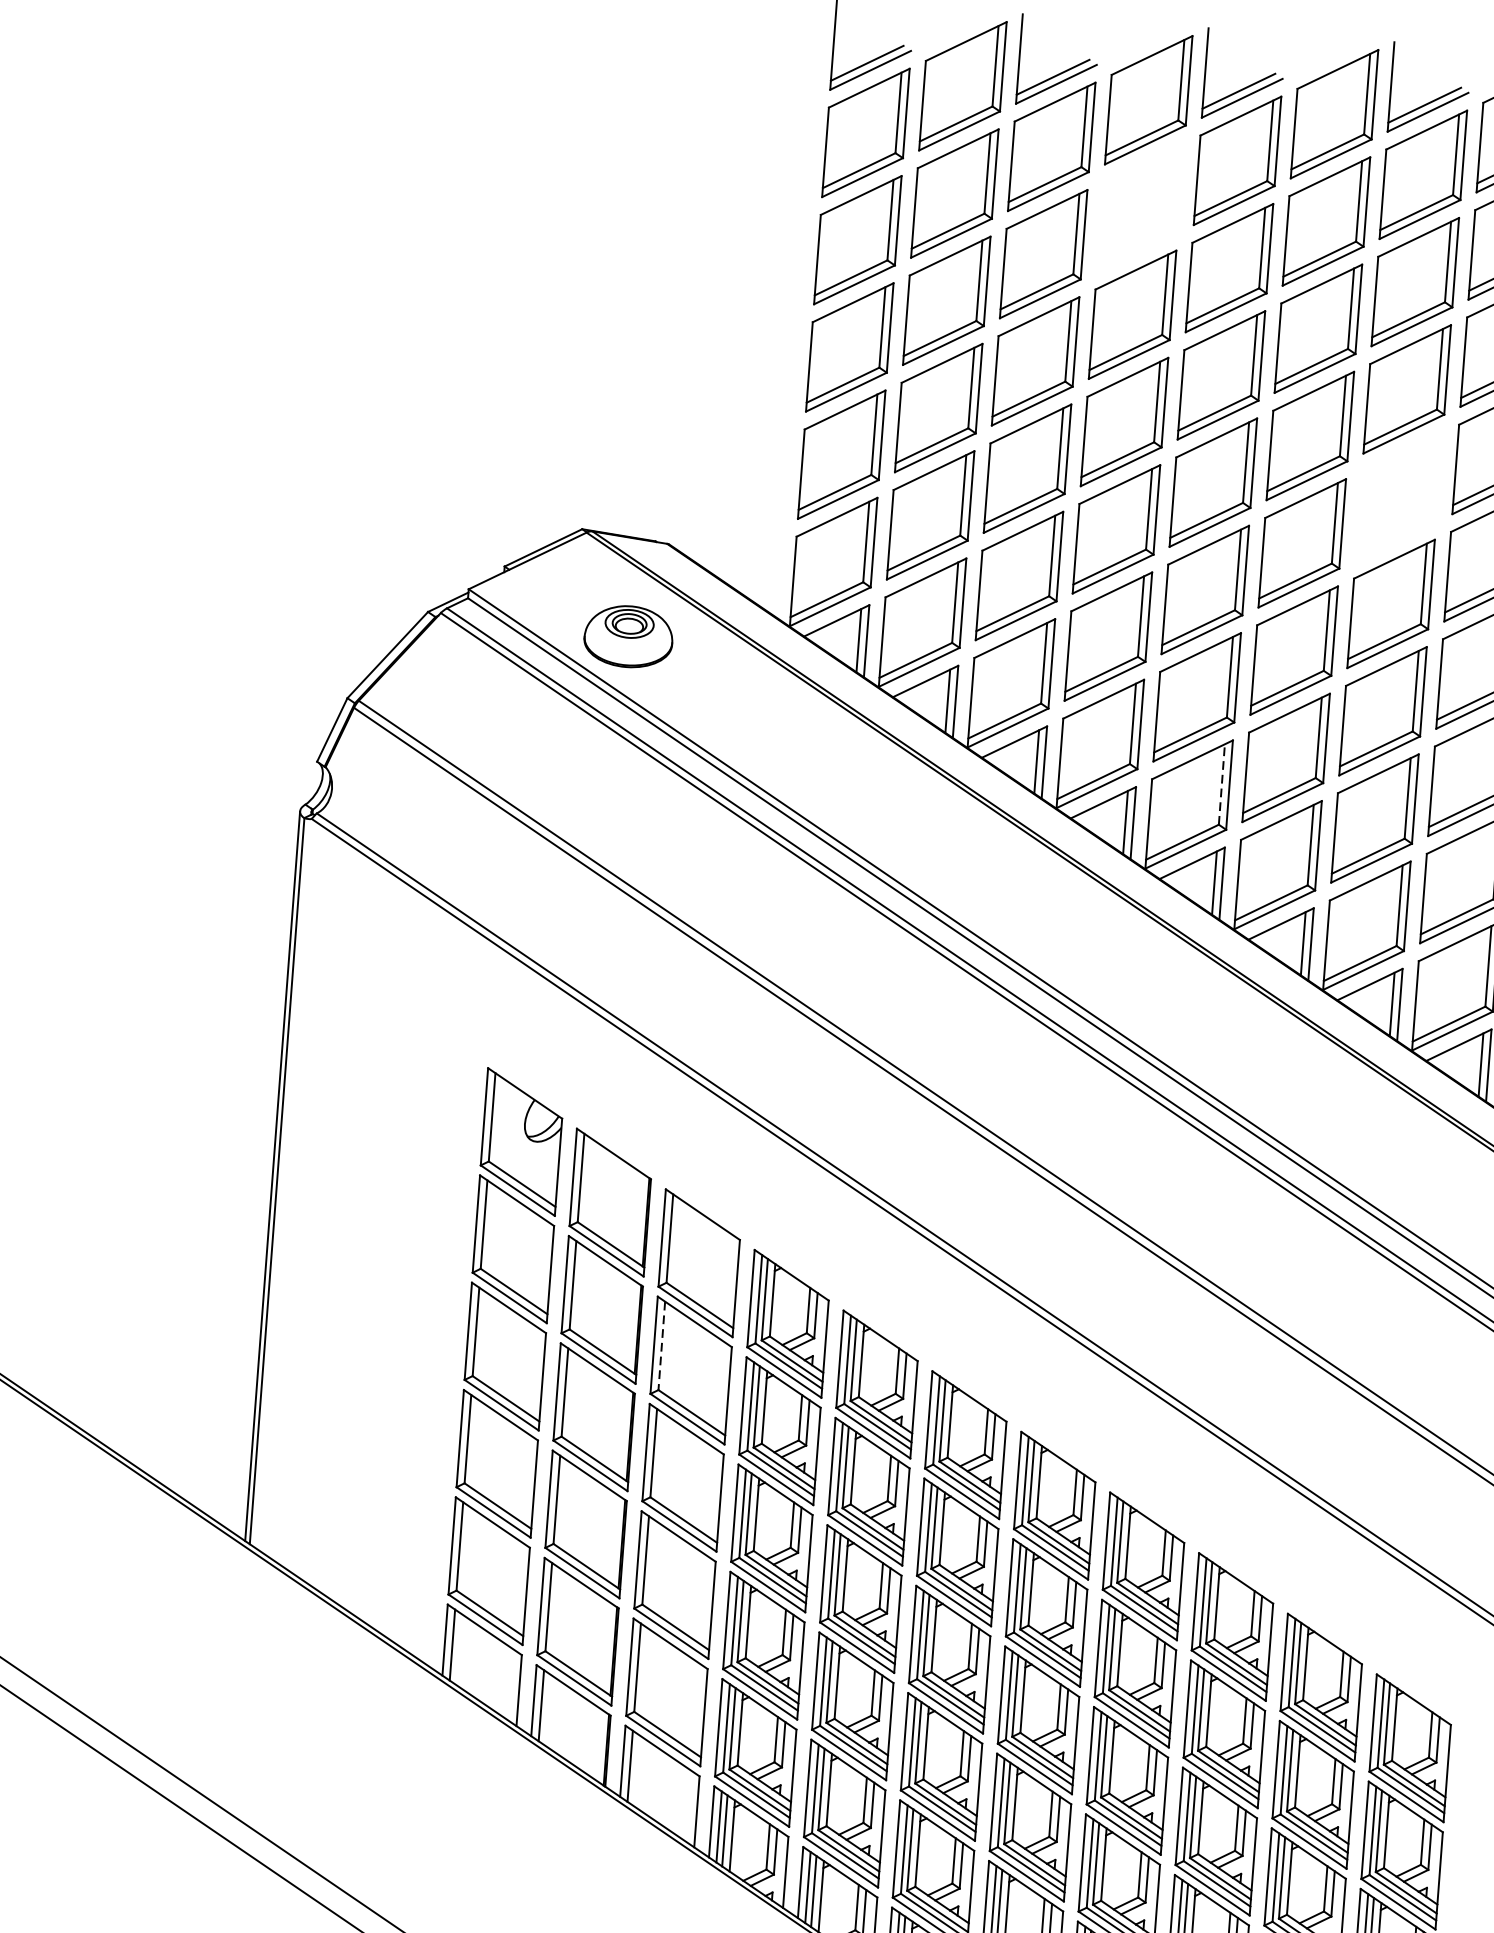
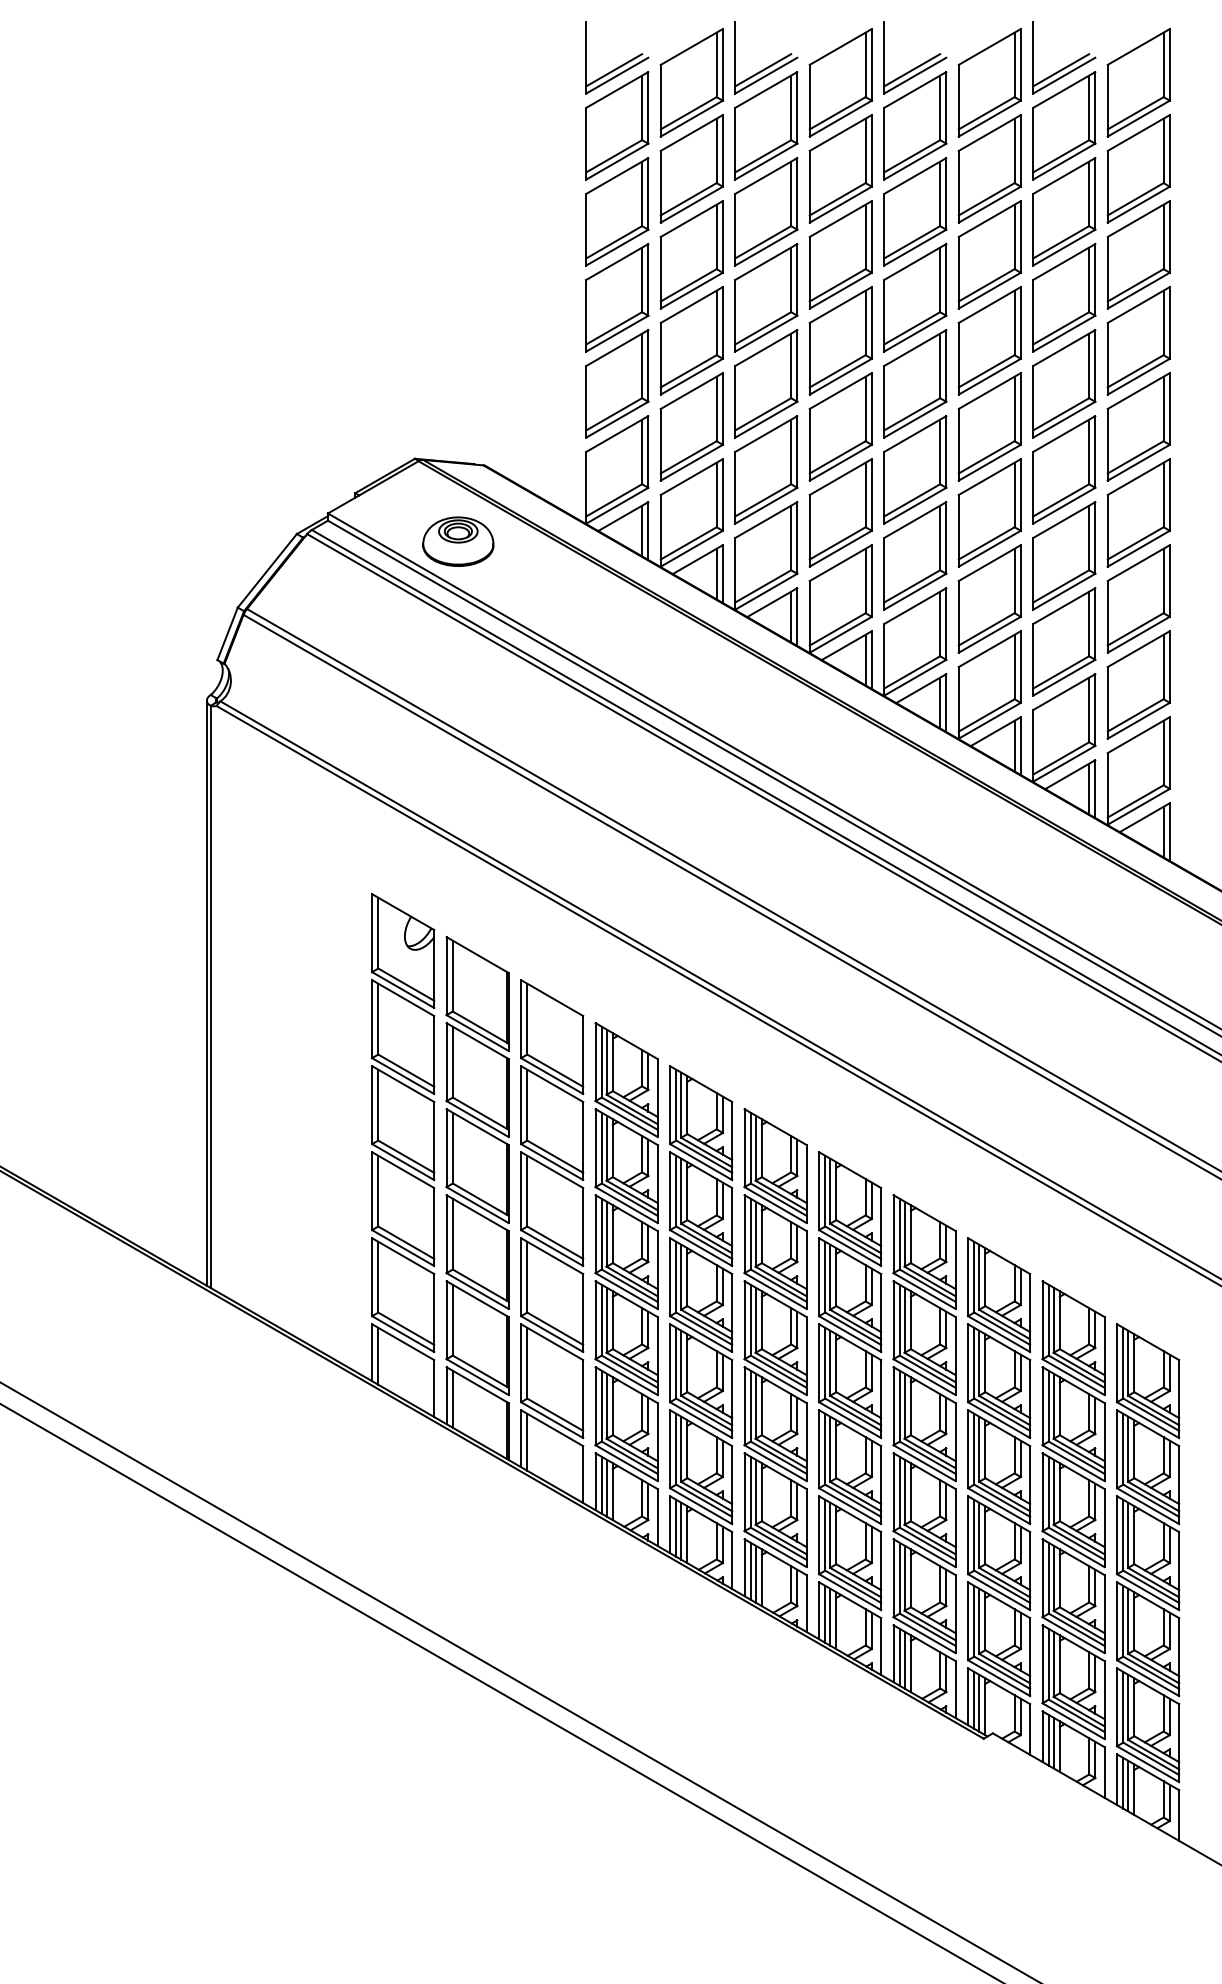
part: (1140, 207) -> (840, 168), added
part: (1399, 496) -> (1064, 383), added
line: (1222, 783) -> (940, 623), dashed -> solid
line: (662, 1346) -> (527, 1105), dashed -> solid

